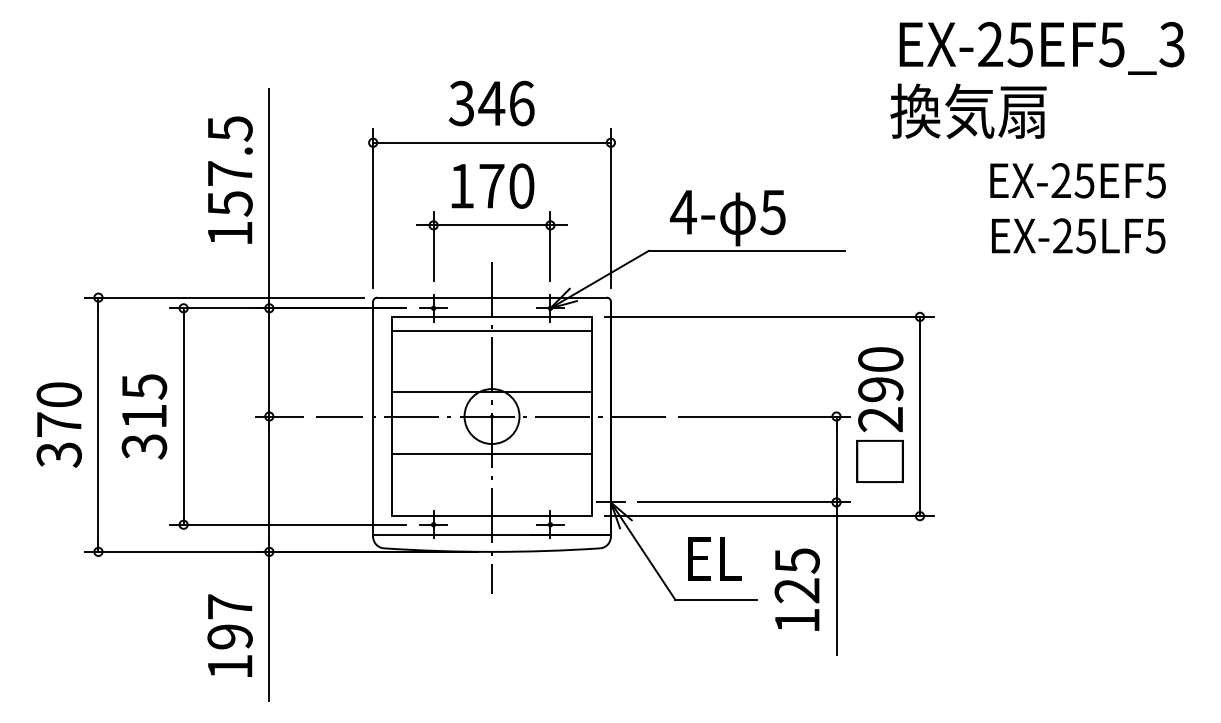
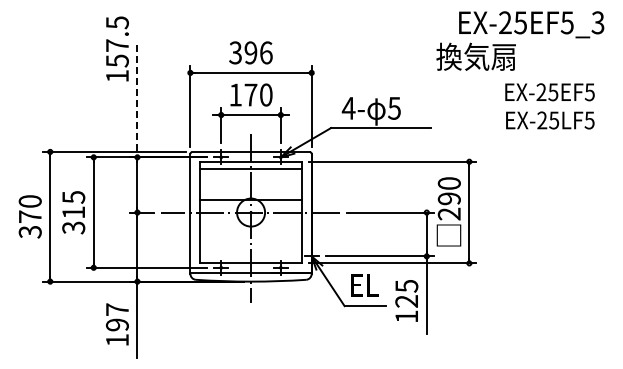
text: (490, 102) -> (250, 52), 346 -> 396
text: (967, 110) -> (475, 56), moved
text: (230, 179) -> (117, 48), moved
line: (269, 198) -> (137, 101), solid -> dashed
line: (490, 453) -> (250, 231), removed

